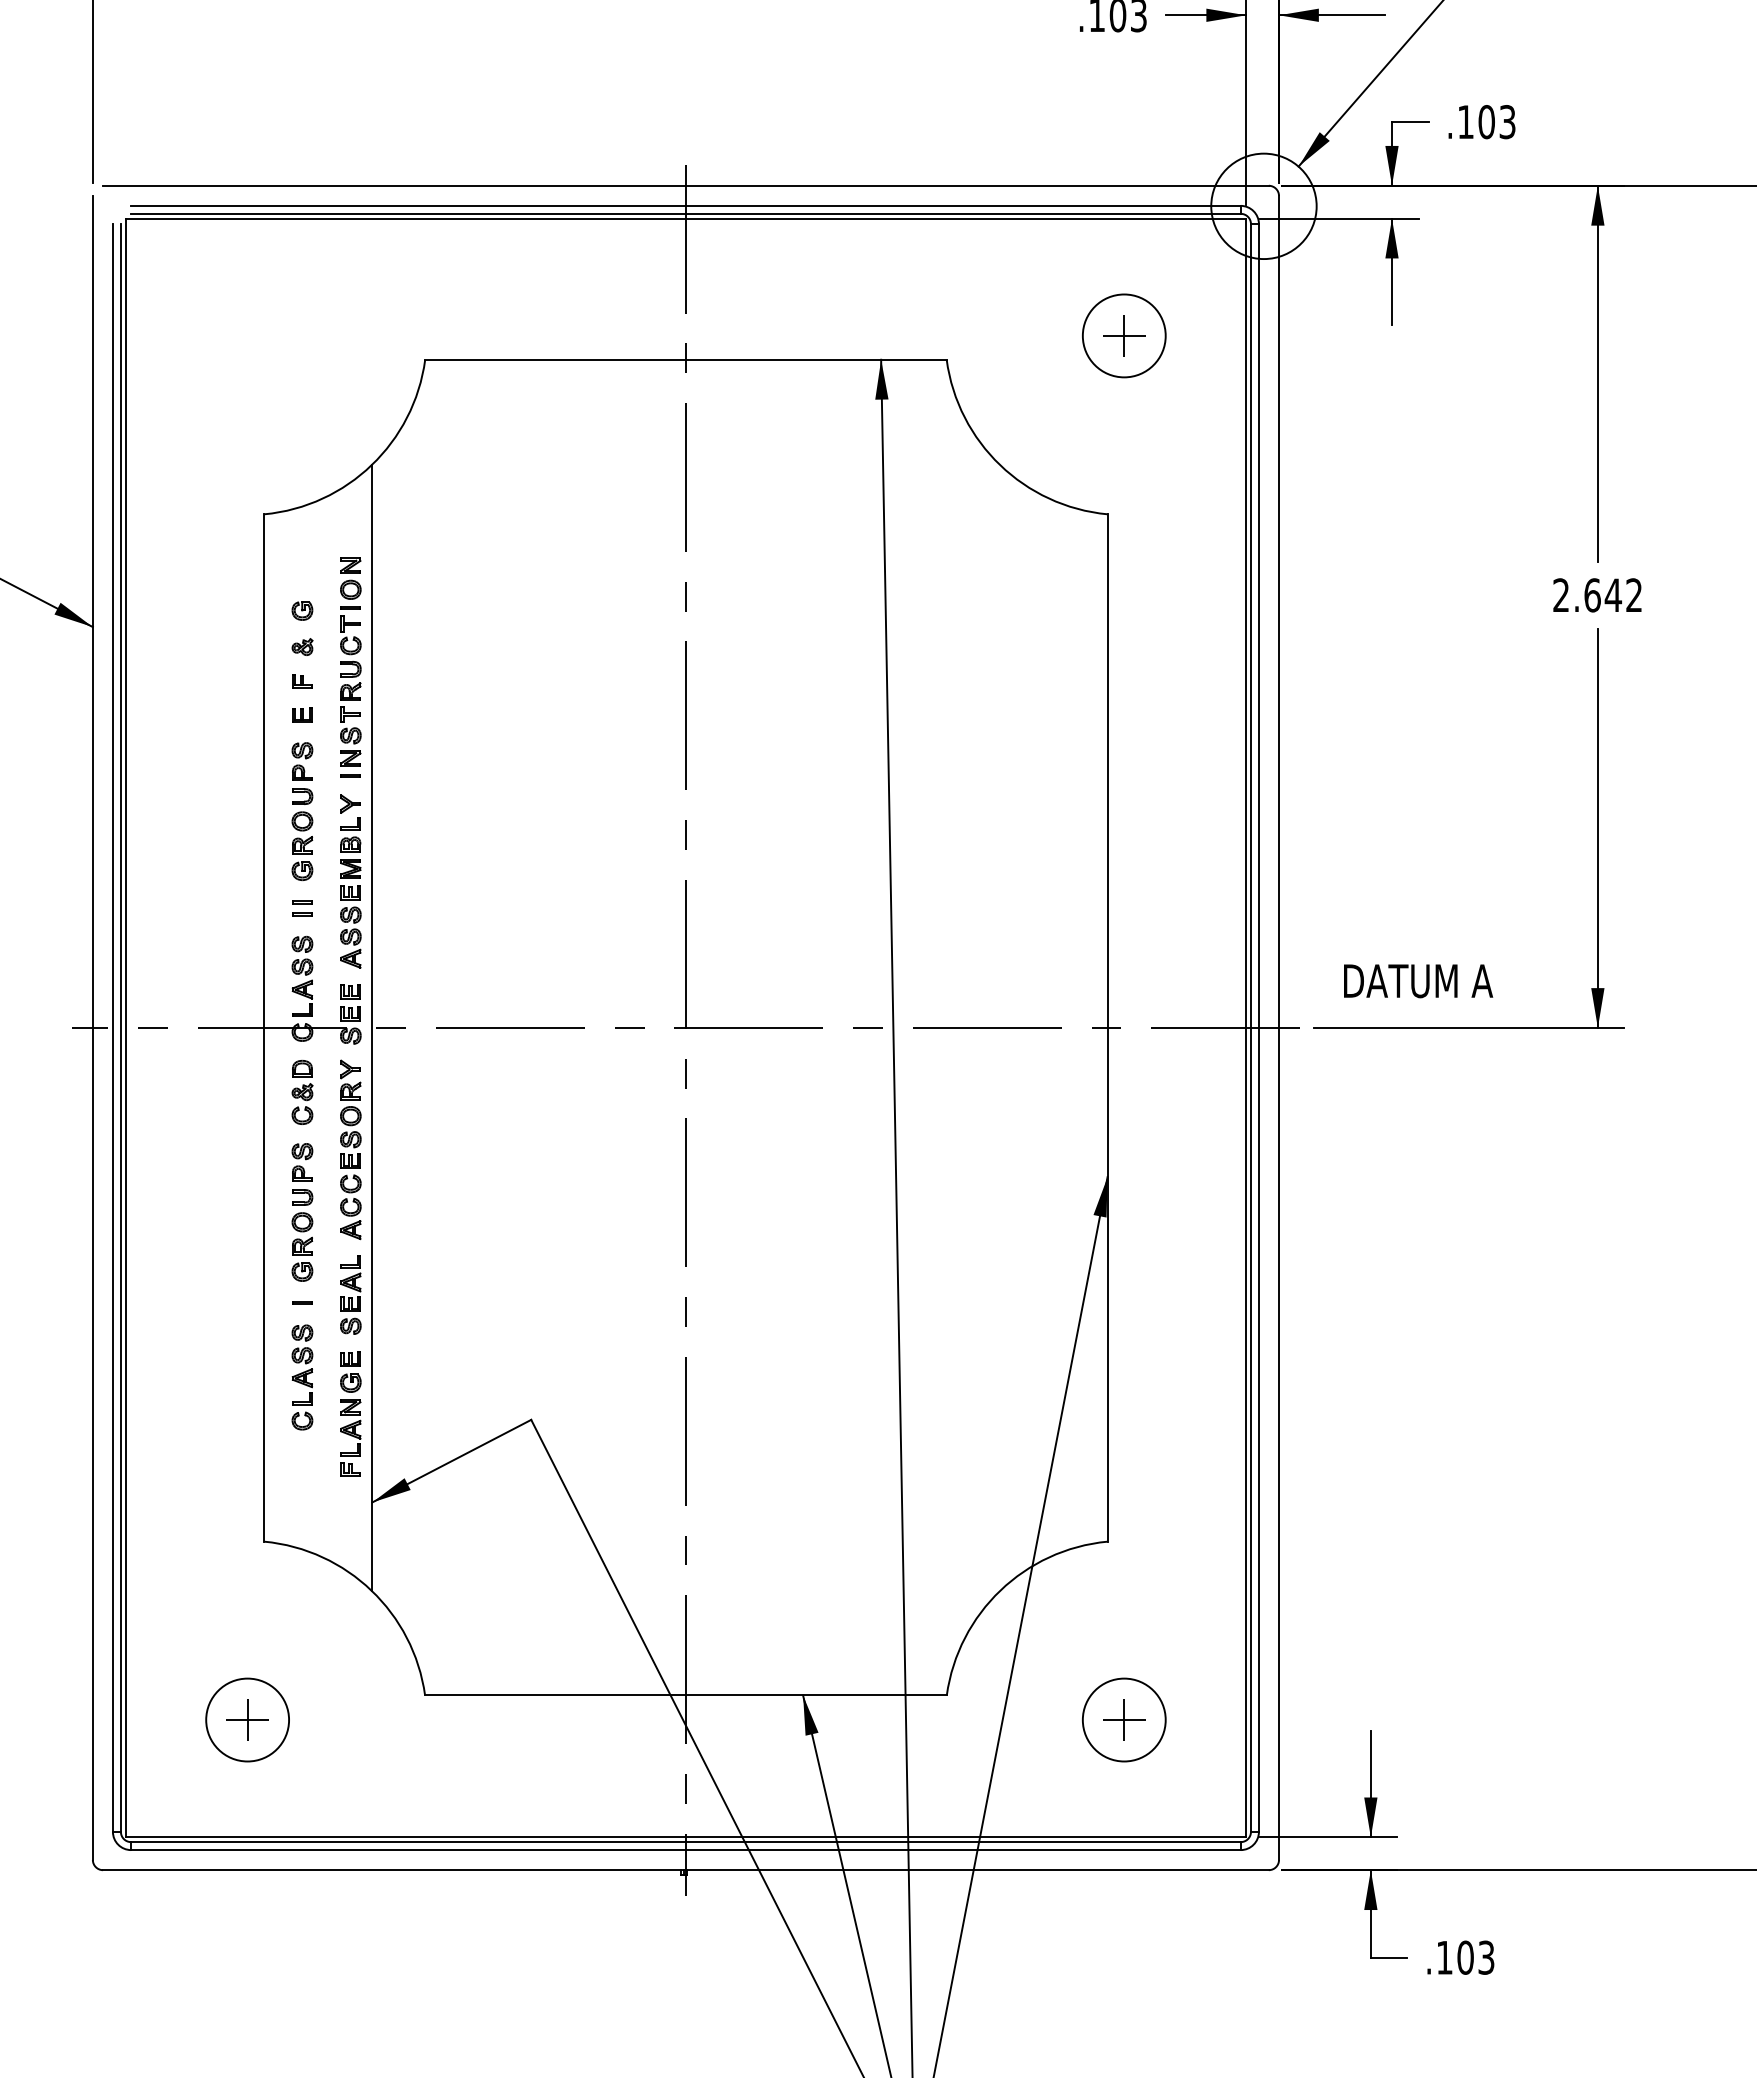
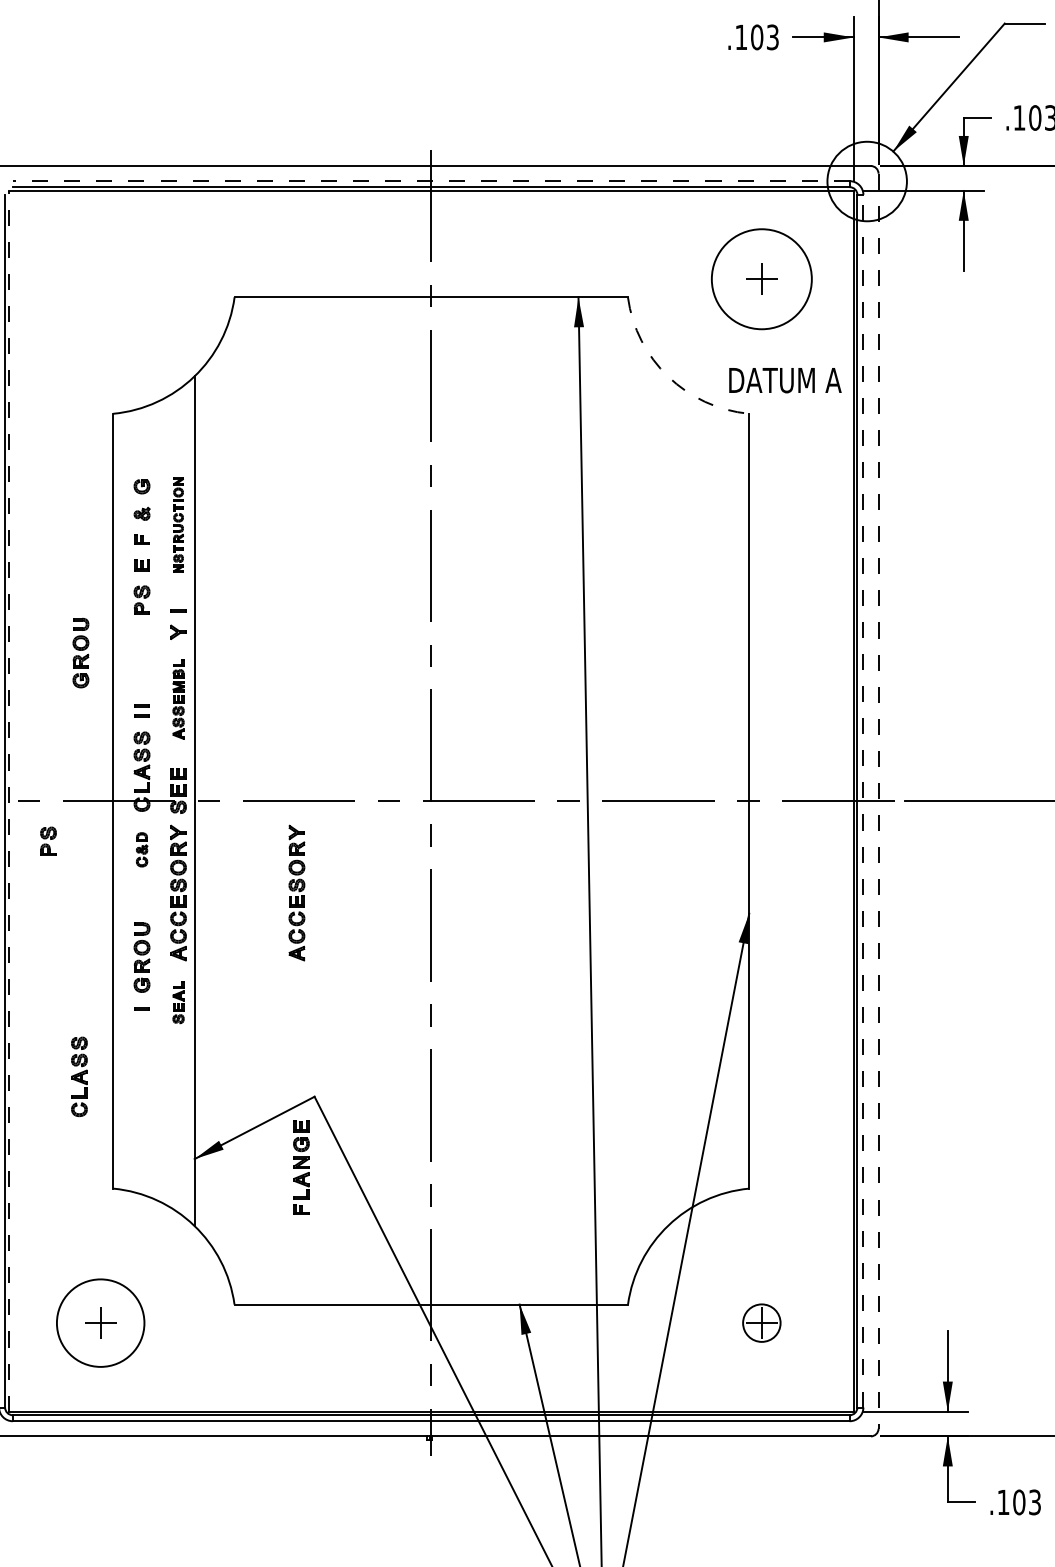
line: (685, 205) -> (430, 180), solid -> dashed
circle: (1123, 335) -> (761, 278), size x1.6
arc: (1000, 465) -> (668, 376), solid -> dashed
part: (350, 661) -> (178, 524), size x0.6
part: (302, 834) -> (80, 653), moved
part: (350, 892) -> (178, 699), size x0.7
text: (1418, 981) -> (785, 380), moved
line: (125, 1027) -> (8, 800), solid -> dashed
line: (1258, 1027) -> (863, 800), solid -> dashed
line: (1279, 1027) -> (878, 800), solid -> dashed
part: (302, 1092) -> (142, 849), size x0.7
part: (507, 1149) -> (296, 892), added
part: (302, 1162) -> (48, 841), moved
part: (350, 1294) -> (178, 1002), size x0.7
part: (302, 1377) -> (79, 1076), moved
part: (350, 1413) -> (301, 1167), moved
circle: (247, 1719) -> (100, 1322), size x1.4
circle: (1123, 1719) -> (761, 1322), size x0.6

